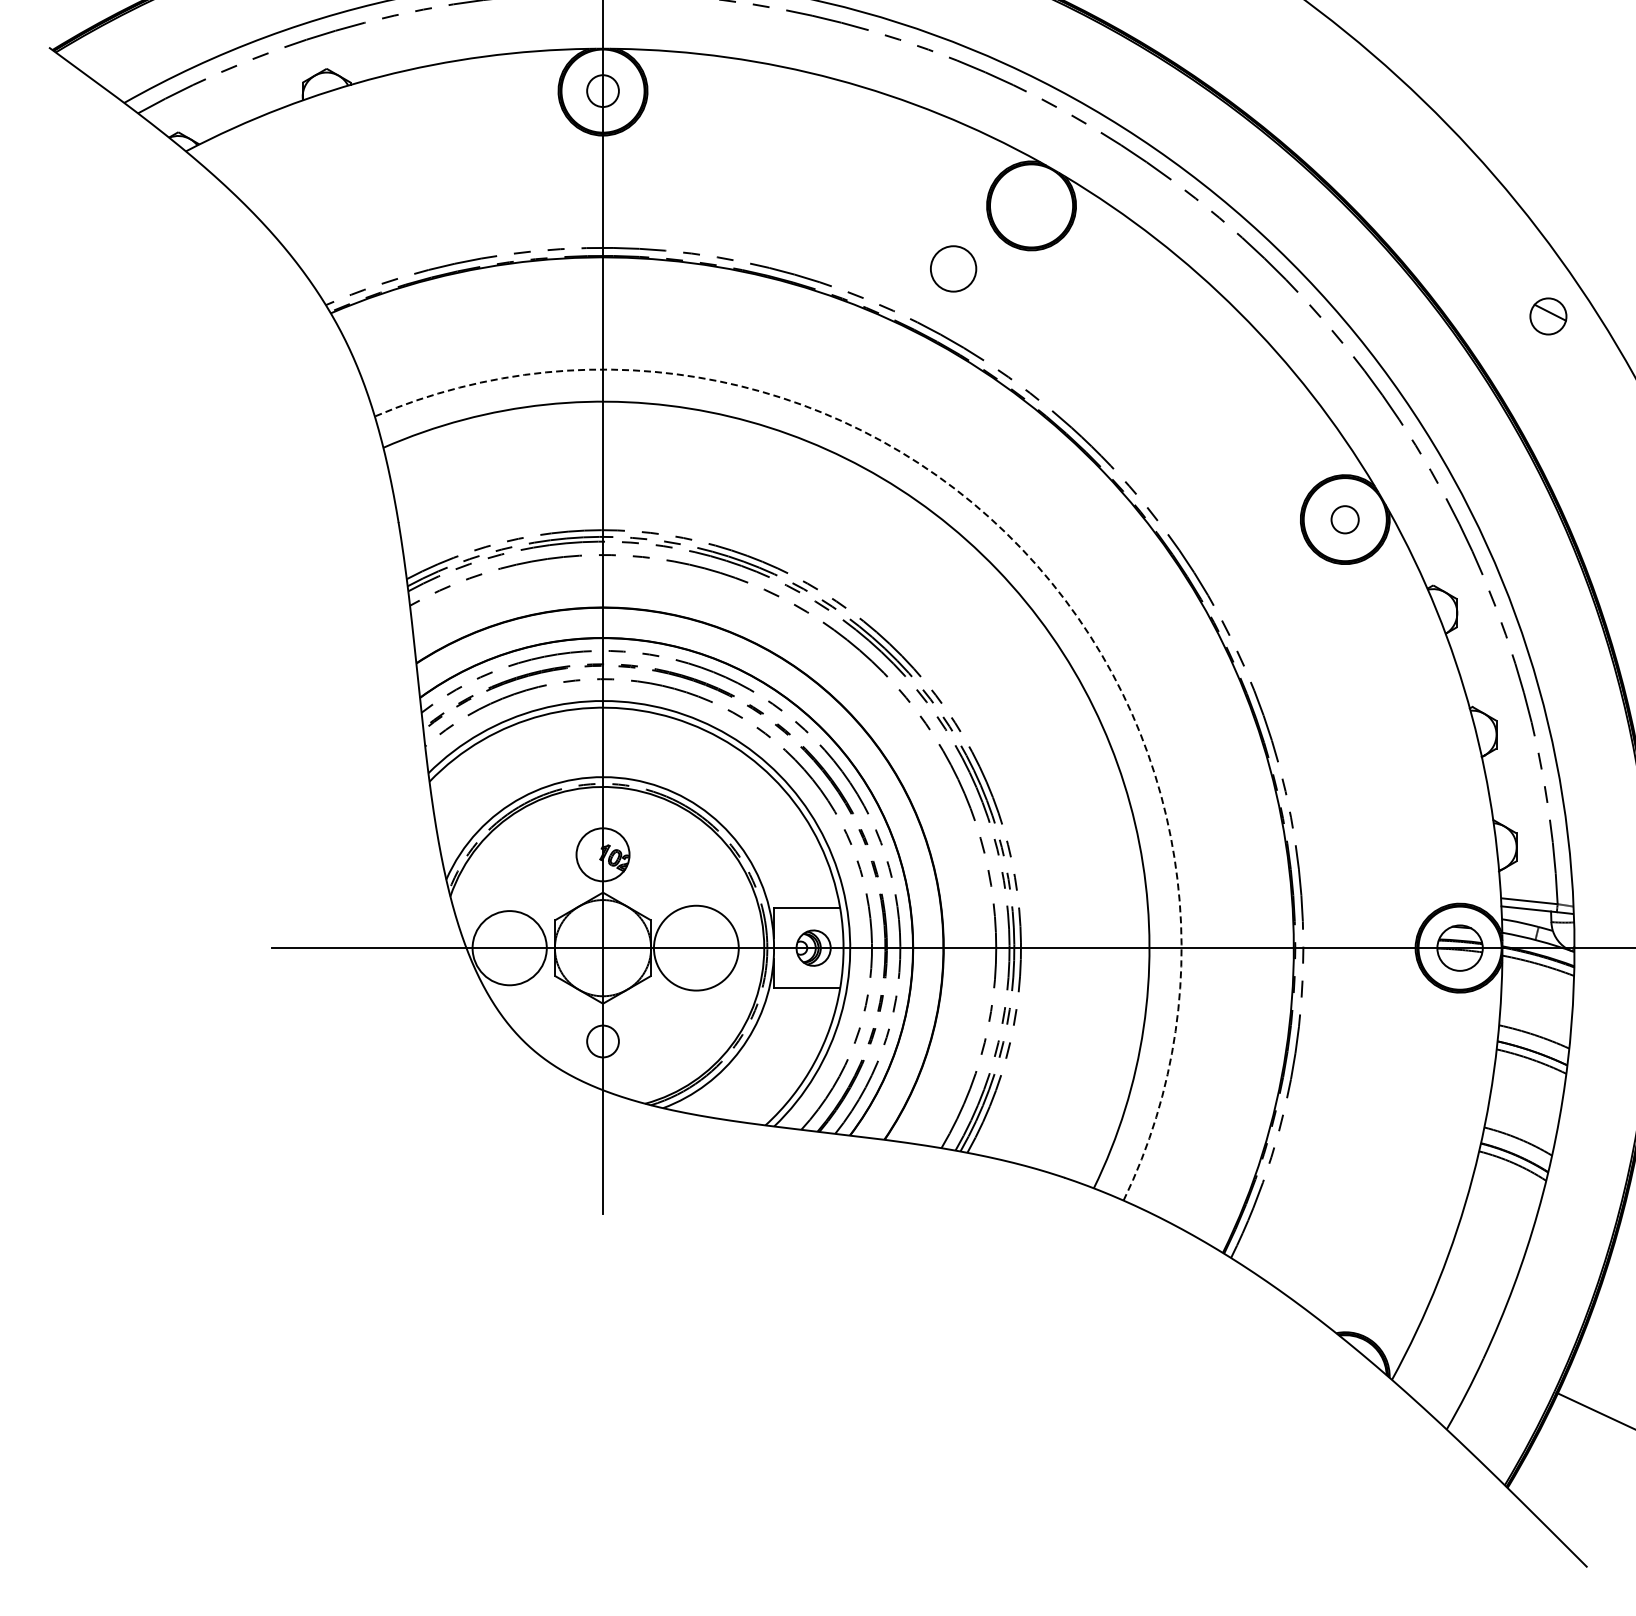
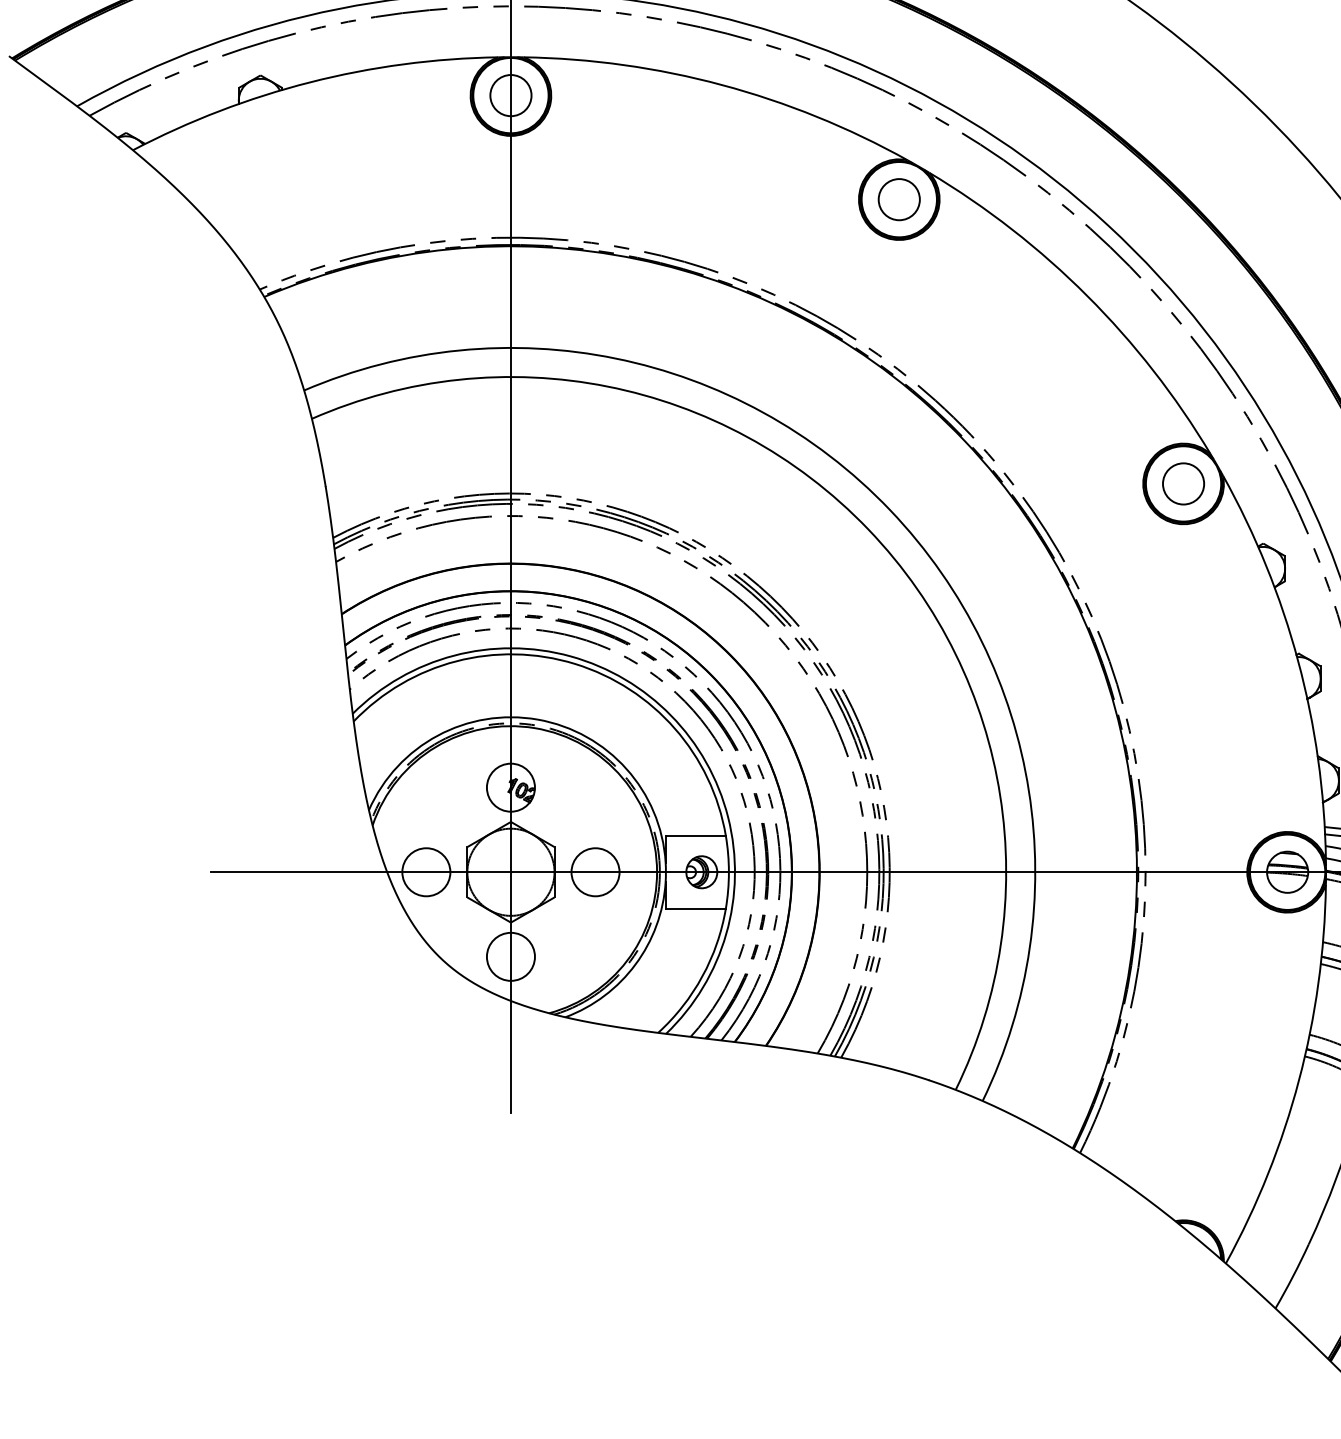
circle: (602, 90) -> (510, 95), size x1.43
circle: (953, 268) -> (899, 199), moved
circle: (1344, 519) -> (1182, 483), size x1.67
arc: (1021, 548) -> (890, 510), dashed -> solid
circle: (509, 947) -> (426, 871), size x0.71
circle: (695, 947) -> (594, 871), size x0.62
circle: (602, 1041) -> (510, 956), size x1.67

